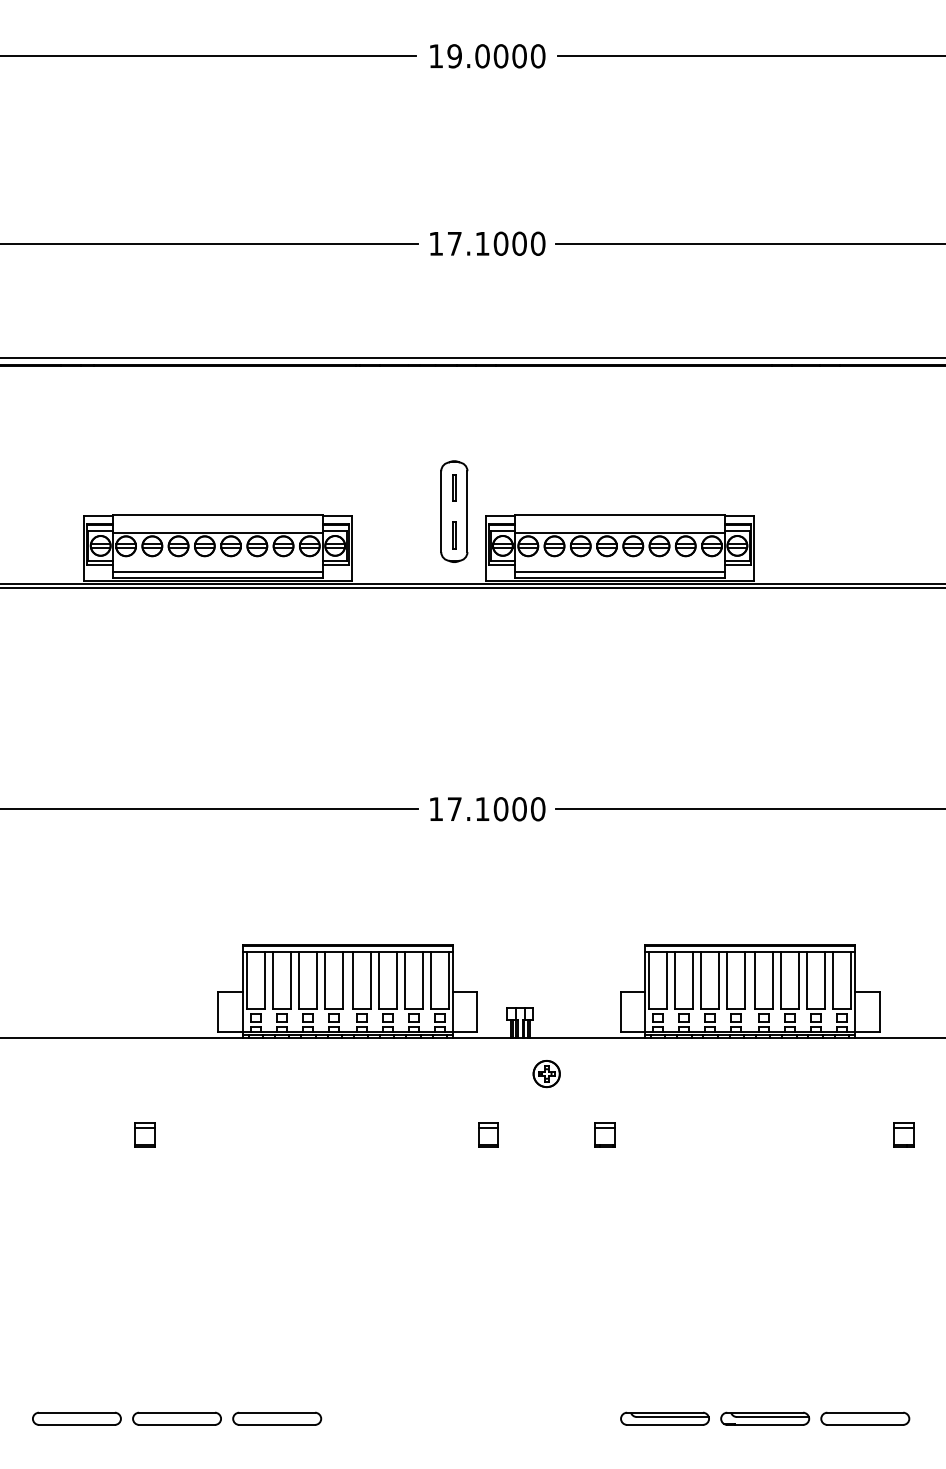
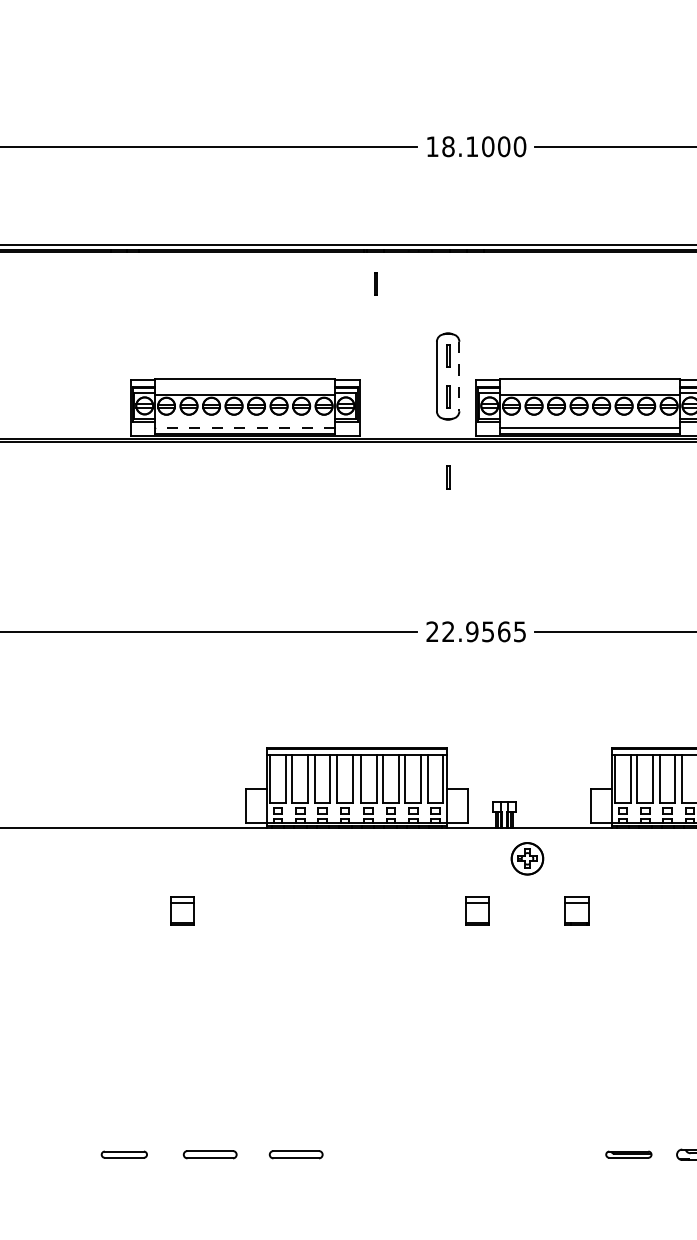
text: (454, 243) -> (448, 146), 17.1000 -> 18.1000
line: (369, 403) -> (375, 283), added
line: (467, 512) -> (459, 377), solid -> dashed
line: (217, 572) -> (244, 428), solid -> dashed
line: (453, 629) -> (447, 477), added
text: (487, 809) -> (476, 632), 17.1000 -> 22.9565
part: (546, 1074) -> (527, 859), size x1.4
part: (144, 1134) -> (182, 910), size x1.4
part: (488, 1134) -> (477, 910), size x1.4
part: (604, 1134) -> (576, 910), size x1.4
part: (76, 1418) -> (123, 1154), size x0.6
part: (176, 1418) -> (209, 1154), size x0.7
part: (277, 1418) -> (296, 1154), size x0.7
part: (664, 1418) -> (628, 1154), size x0.6

